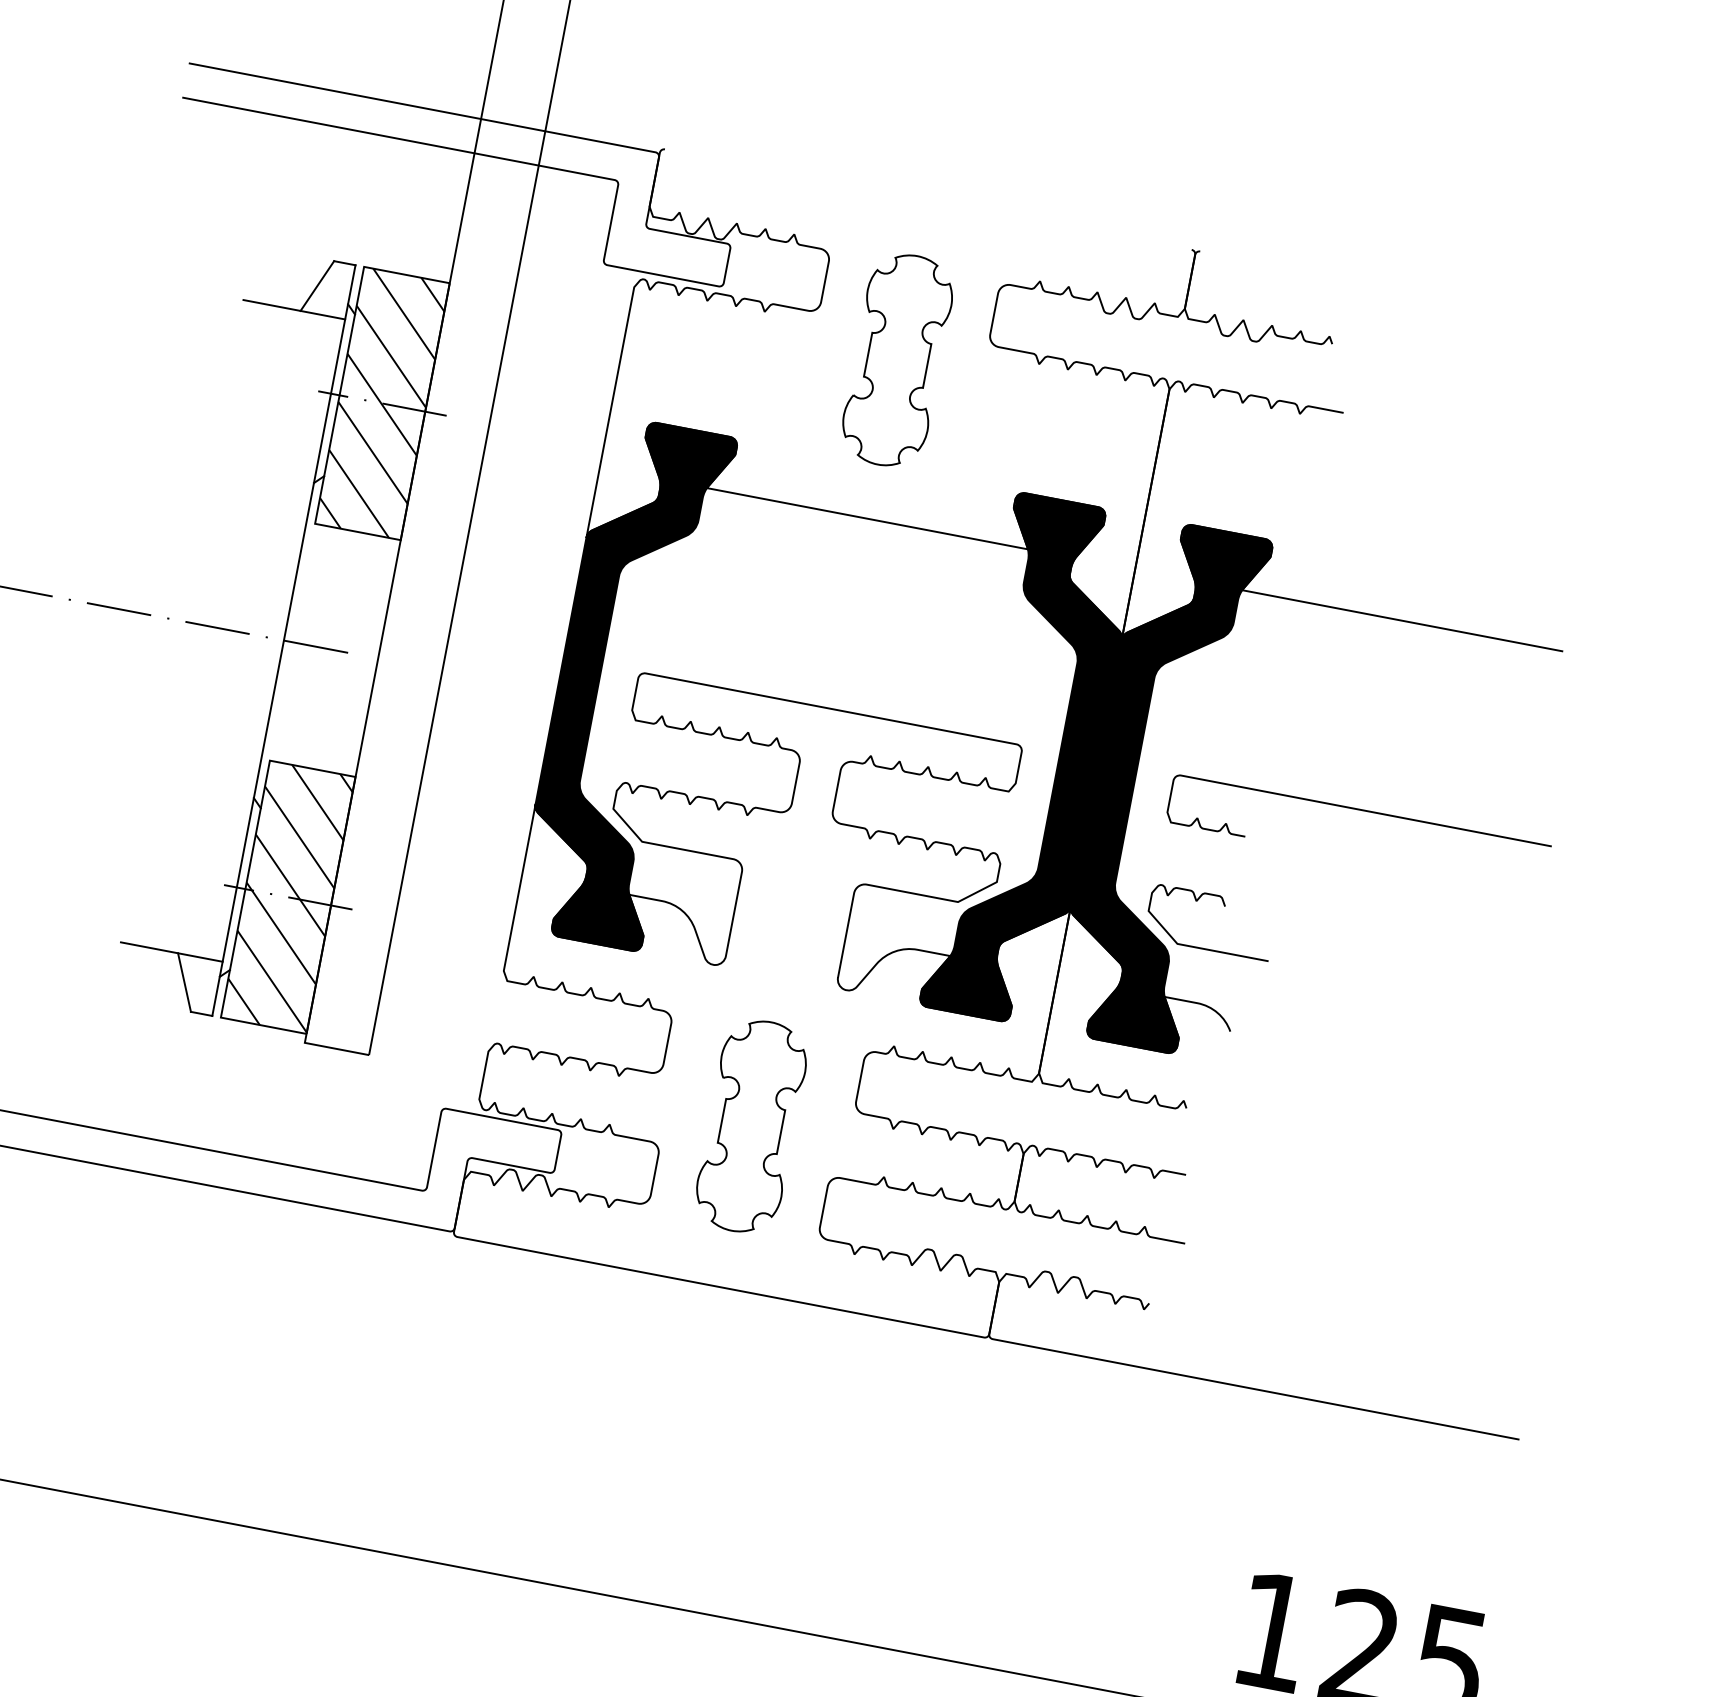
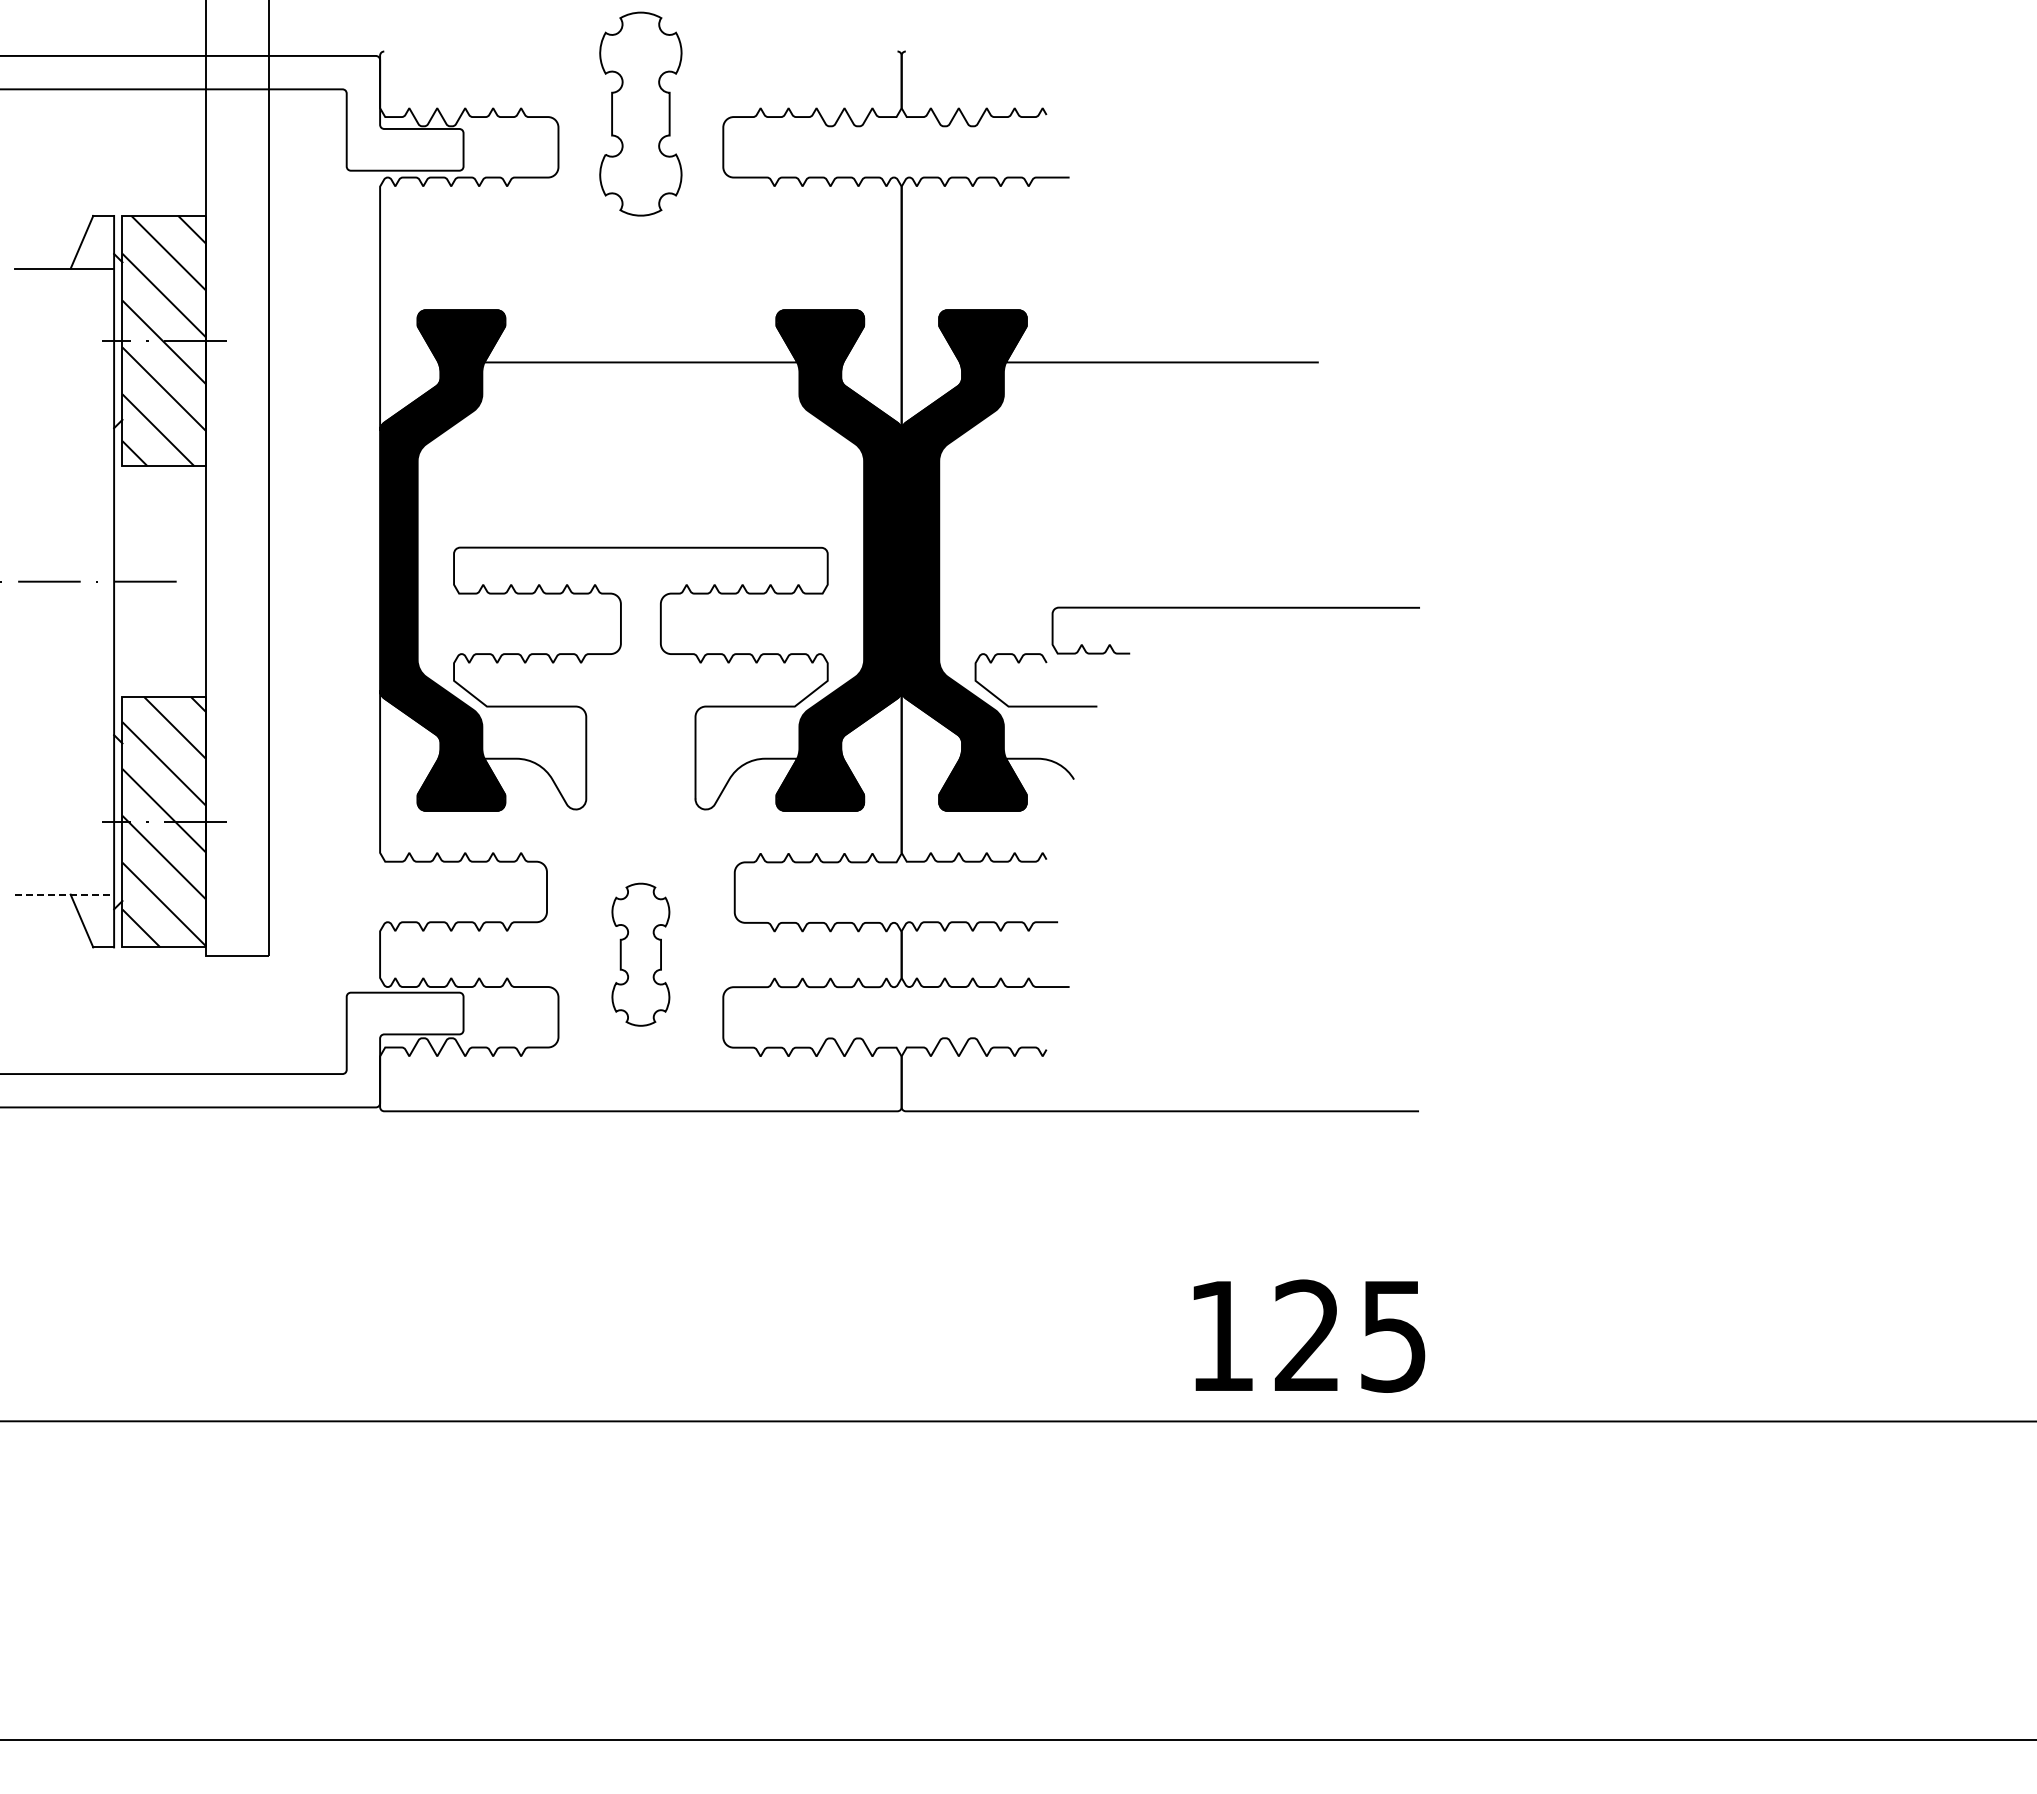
part: (897, 359) -> (640, 113), moved
curve: (1362, 811) -> (1235, 608), moved
line: (171, 951) -> (64, 894), solid -> dashed
part: (751, 1126) -> (640, 954), size x0.7

